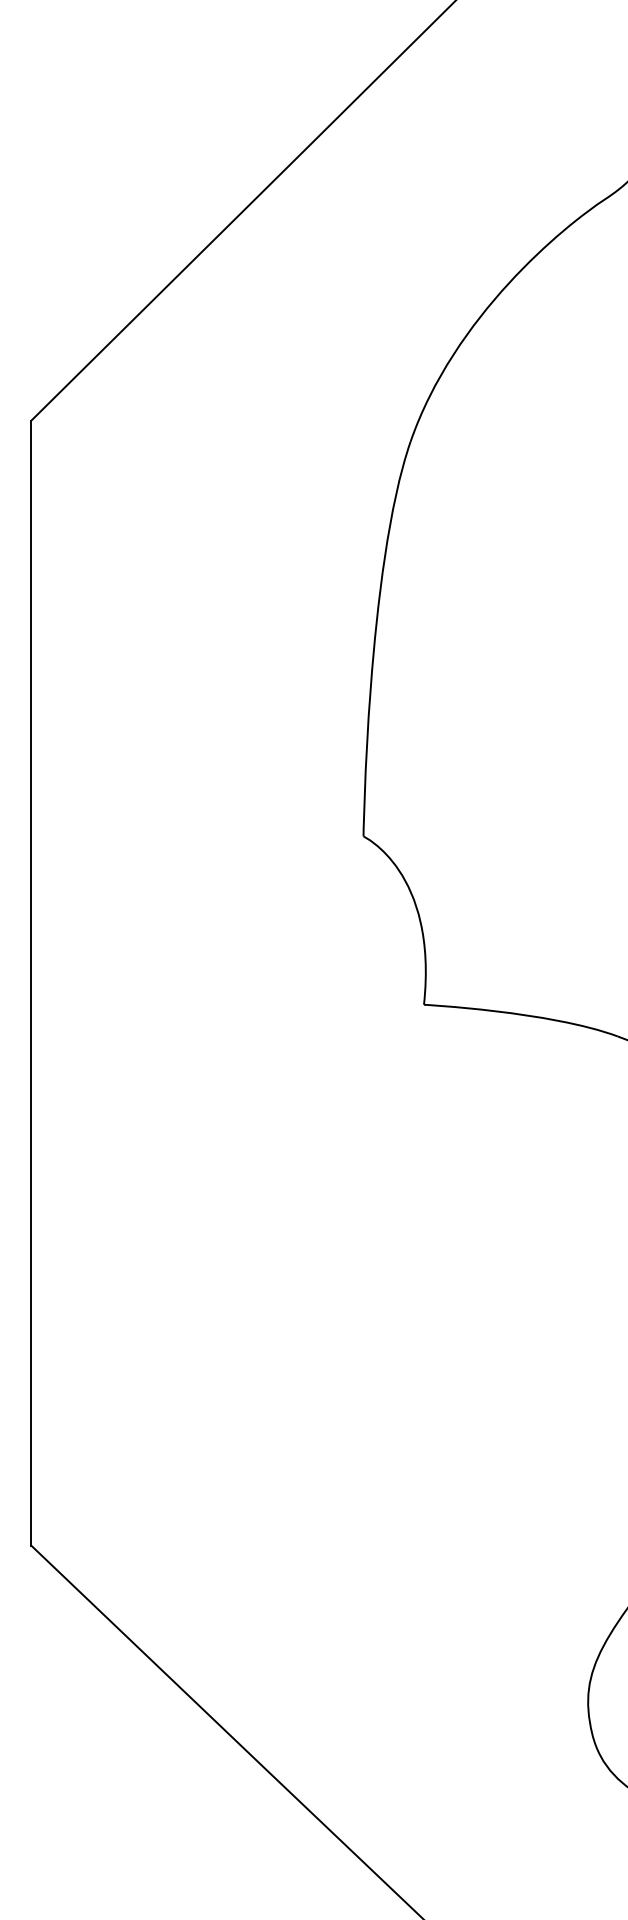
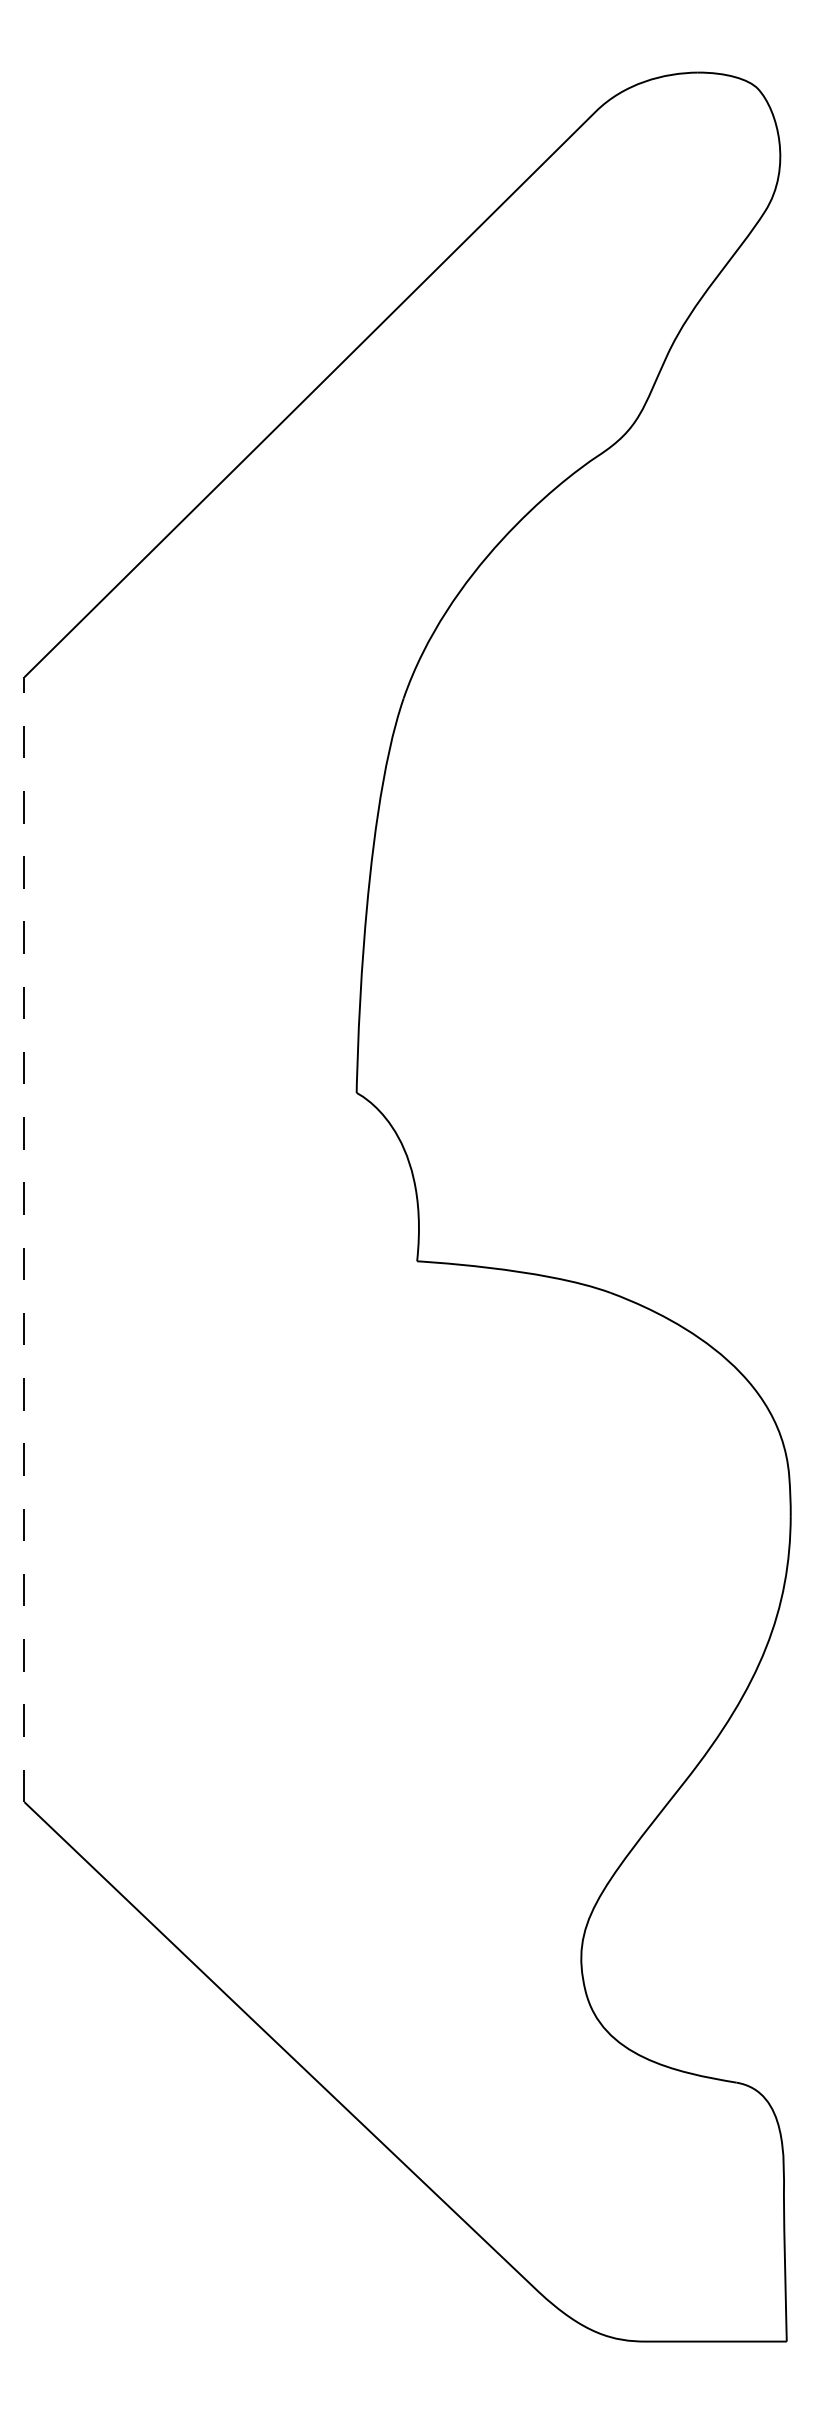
line: (31, 982) -> (24, 1239), solid -> dashed

